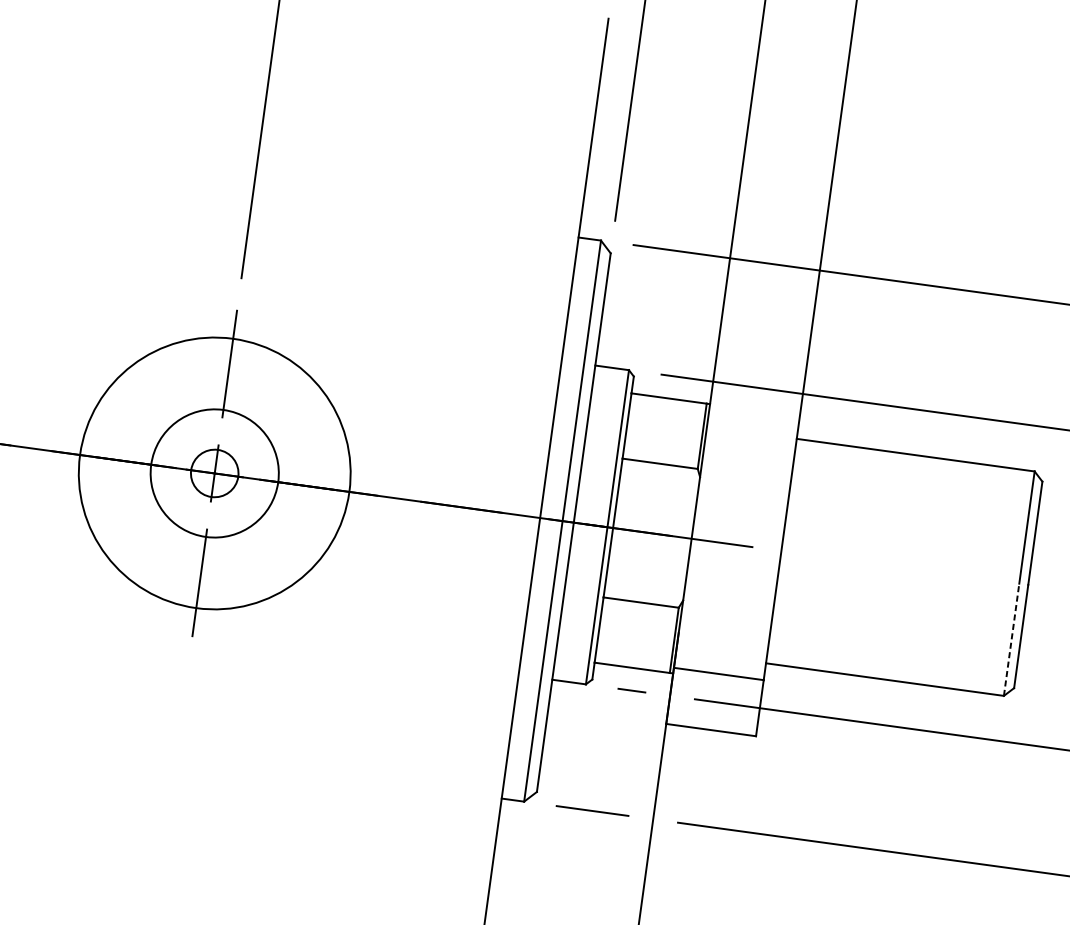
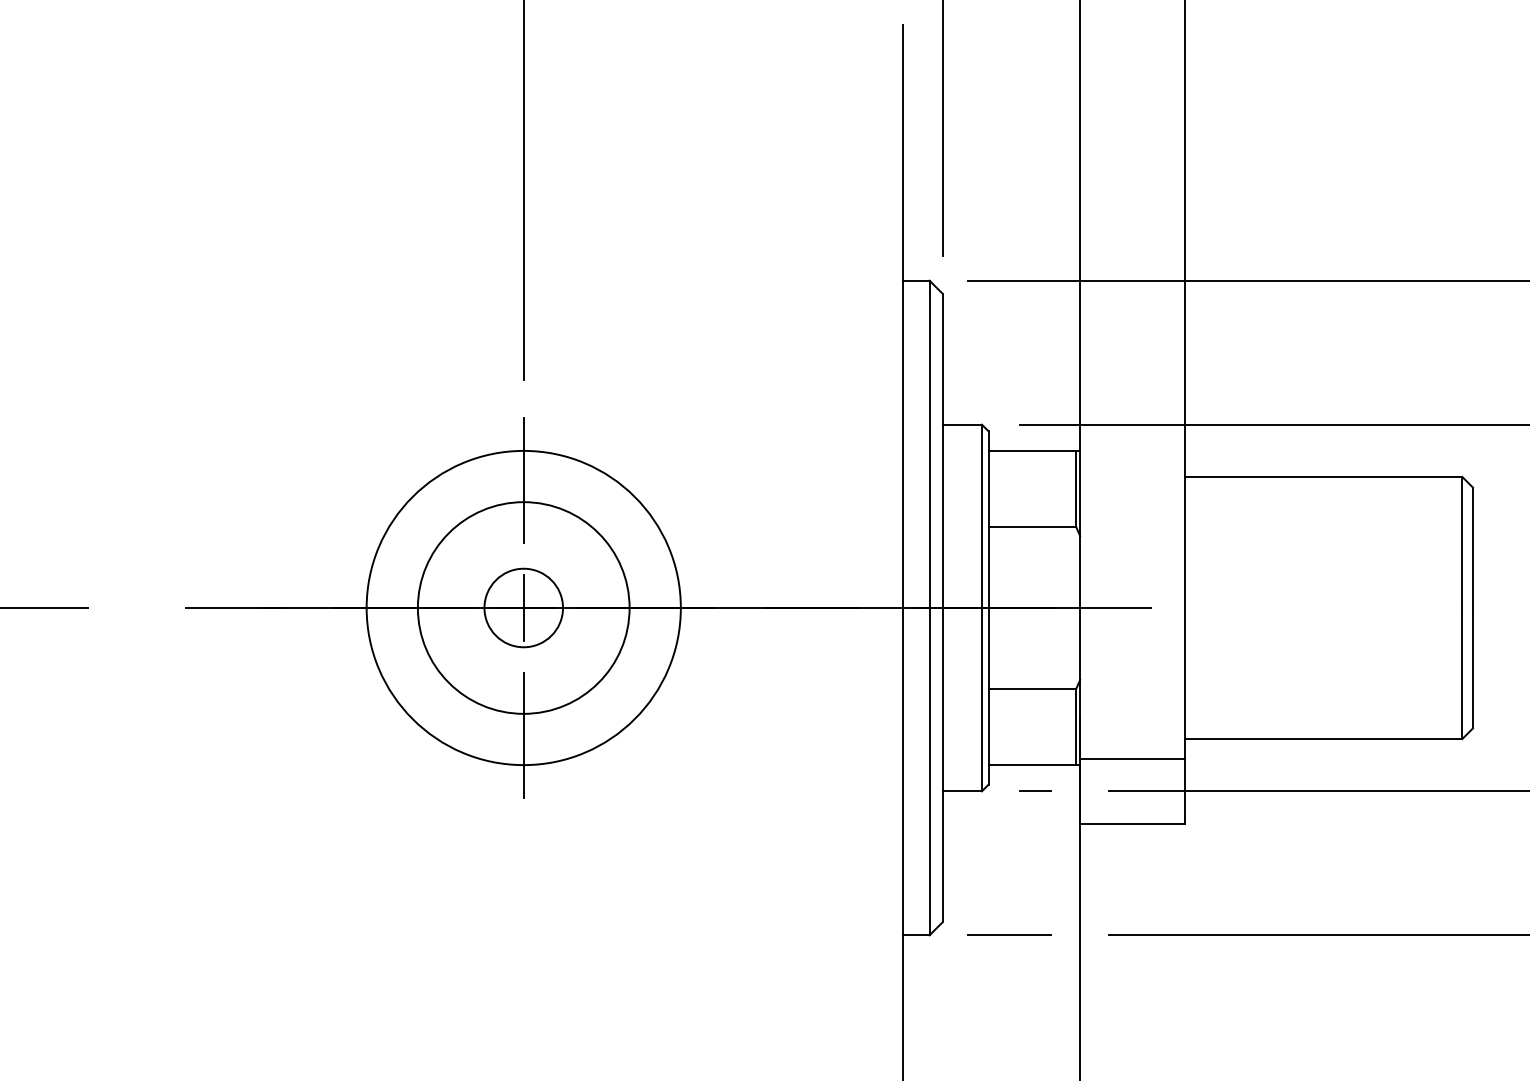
circle: (214, 473) -> (523, 607), size x1.43
circle: (214, 473) -> (523, 607), size x1.43
line: (1011, 638) -> (1462, 672), dashed -> solid

